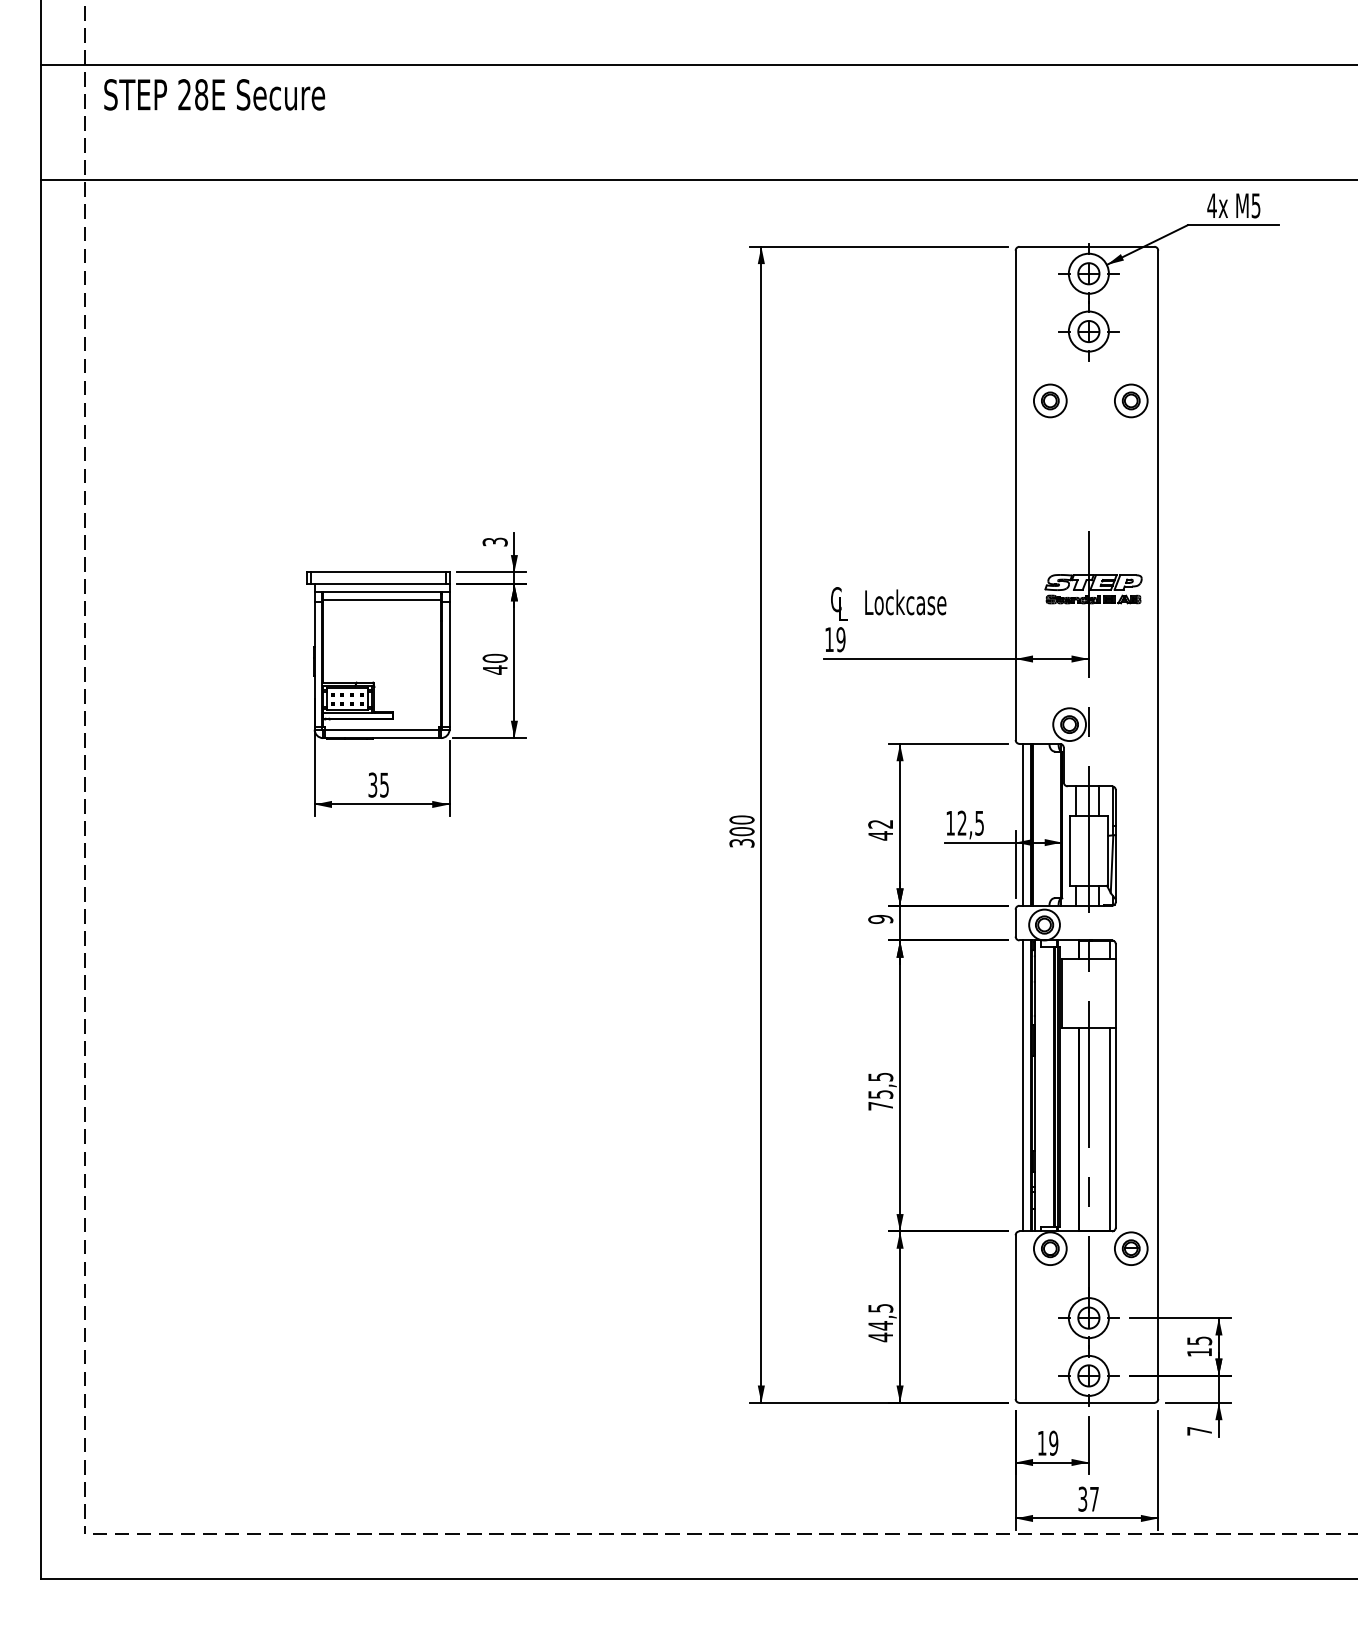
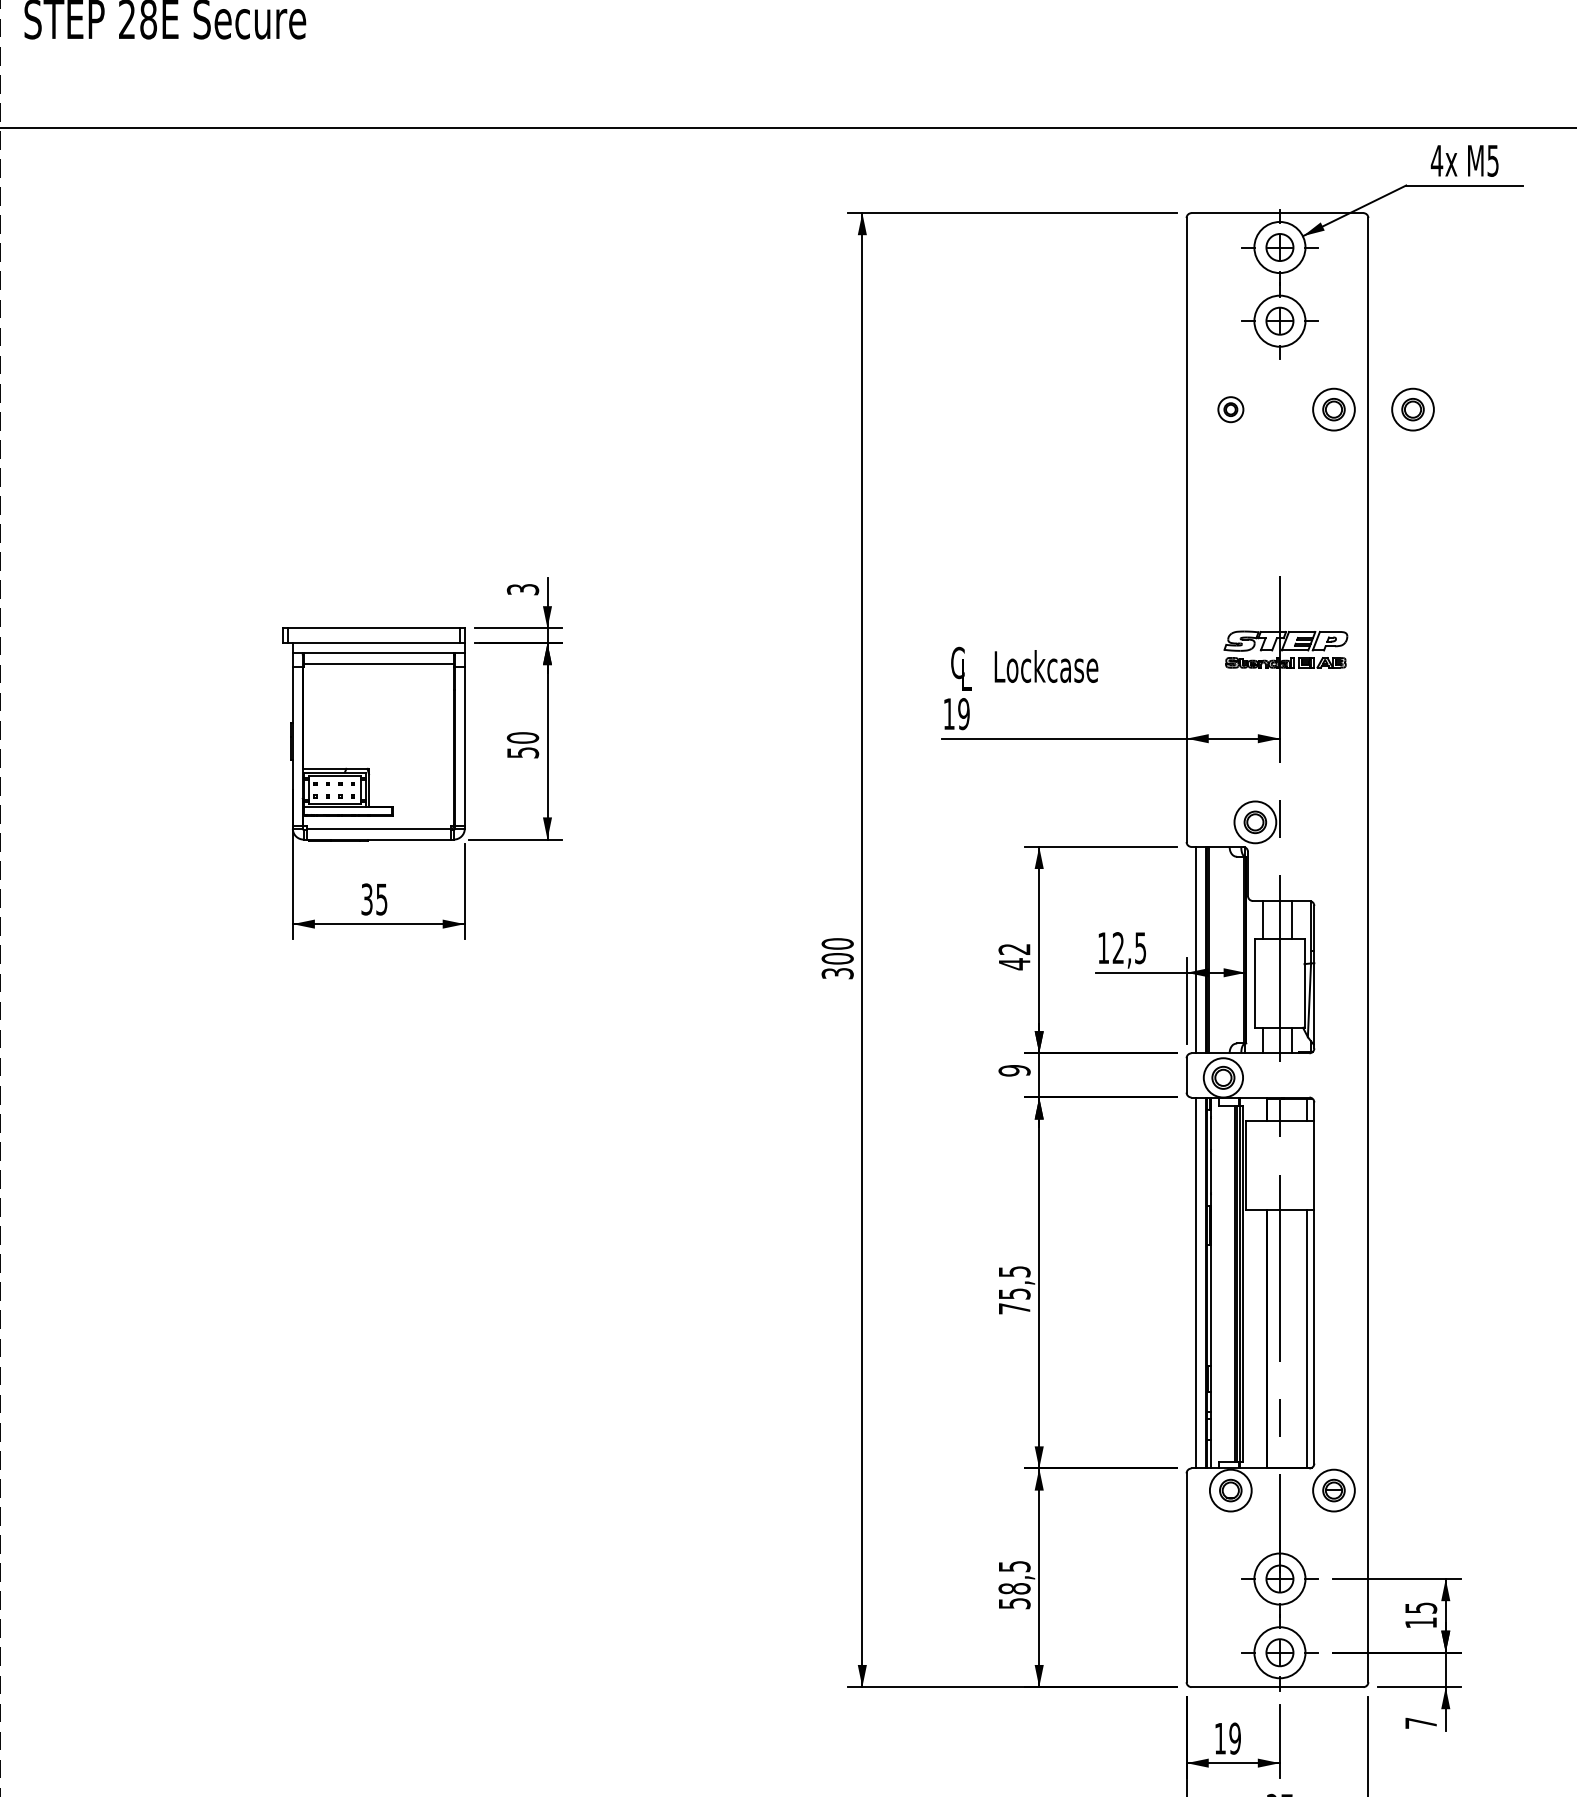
part: (1050, 400) -> (1231, 409), size x0.6
part: (1193, 400) -> (1413, 409), added
text: (495, 669) -> (523, 752), 40 -> 50
text: (880, 1331) -> (1014, 1596), 44,5 -> 58,5

